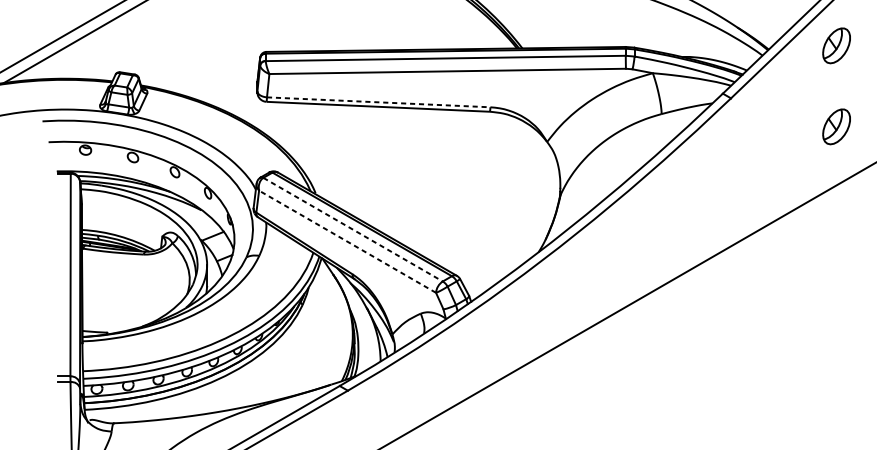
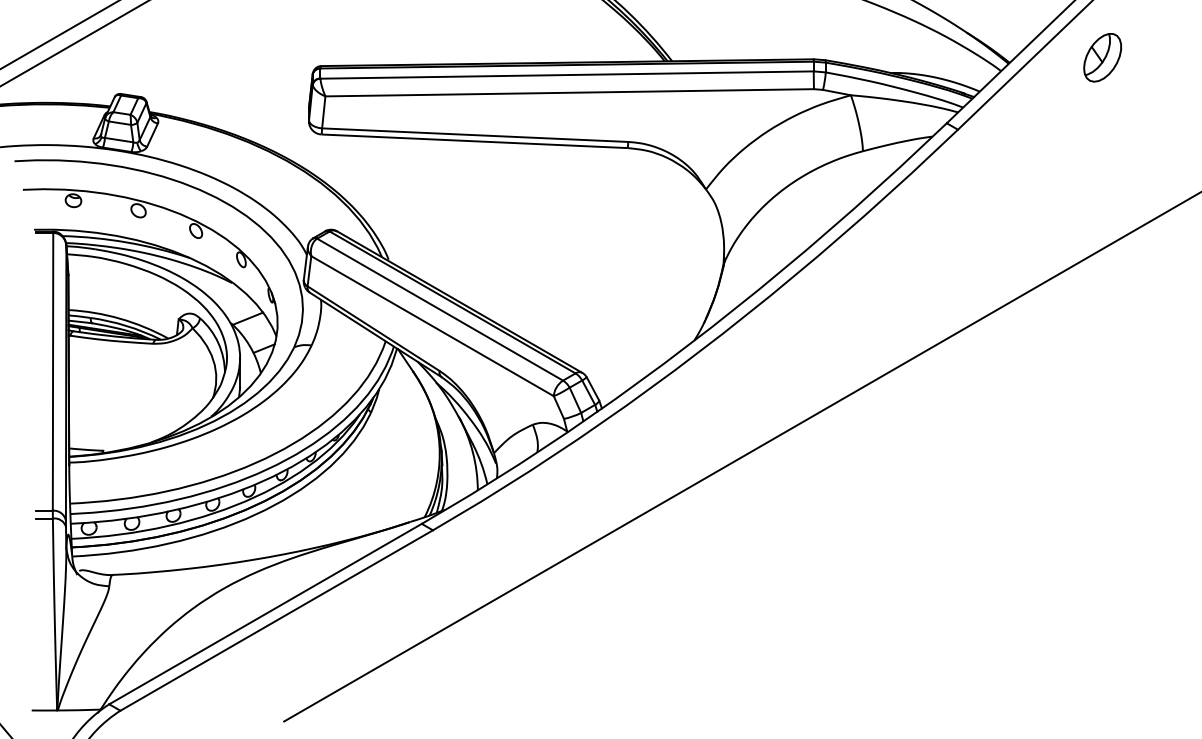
line: (378, 102) -> (475, 135), dashed -> solid
part: (836, 126) -> (1102, 168), removed
line: (353, 229) -> (440, 309), dashed -> solid
line: (347, 241) -> (432, 326), dashed -> solid

